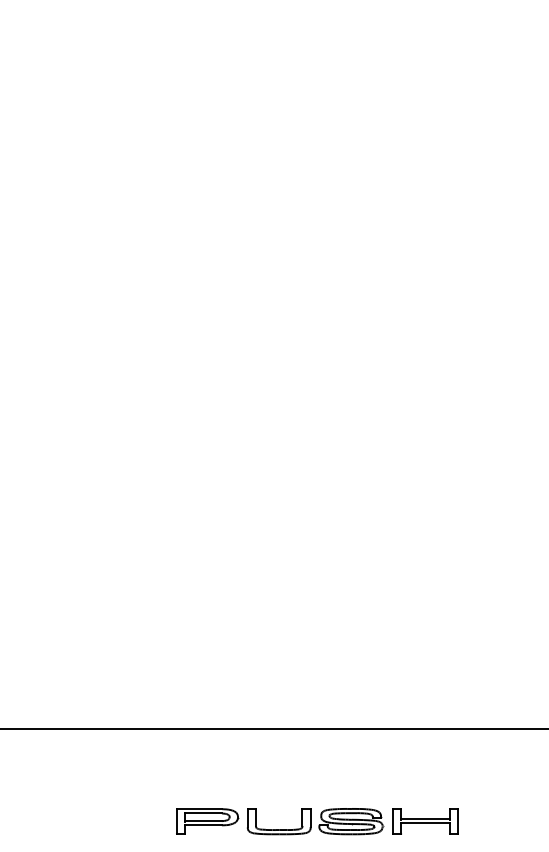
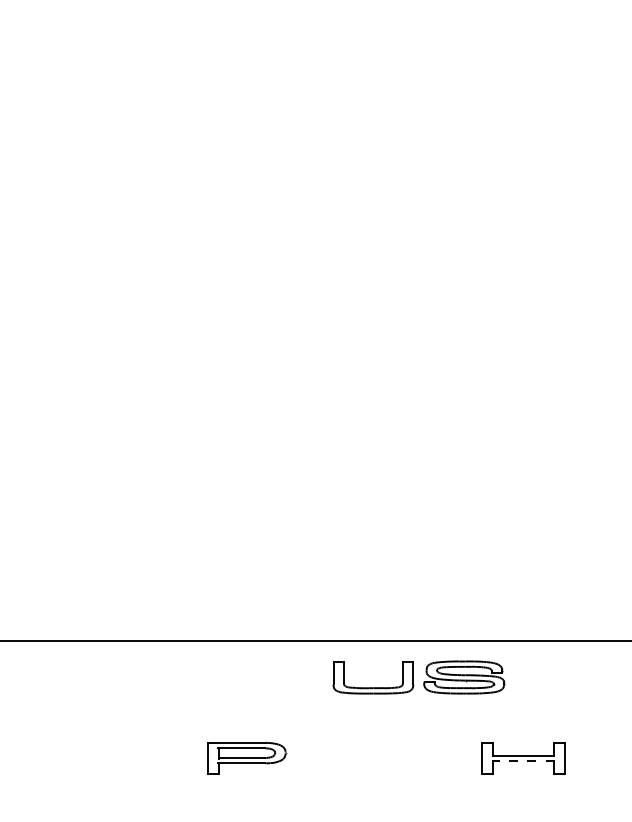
part: (315, 821) -> (419, 677), moved
line: (425, 823) -> (523, 761), solid -> dashed

